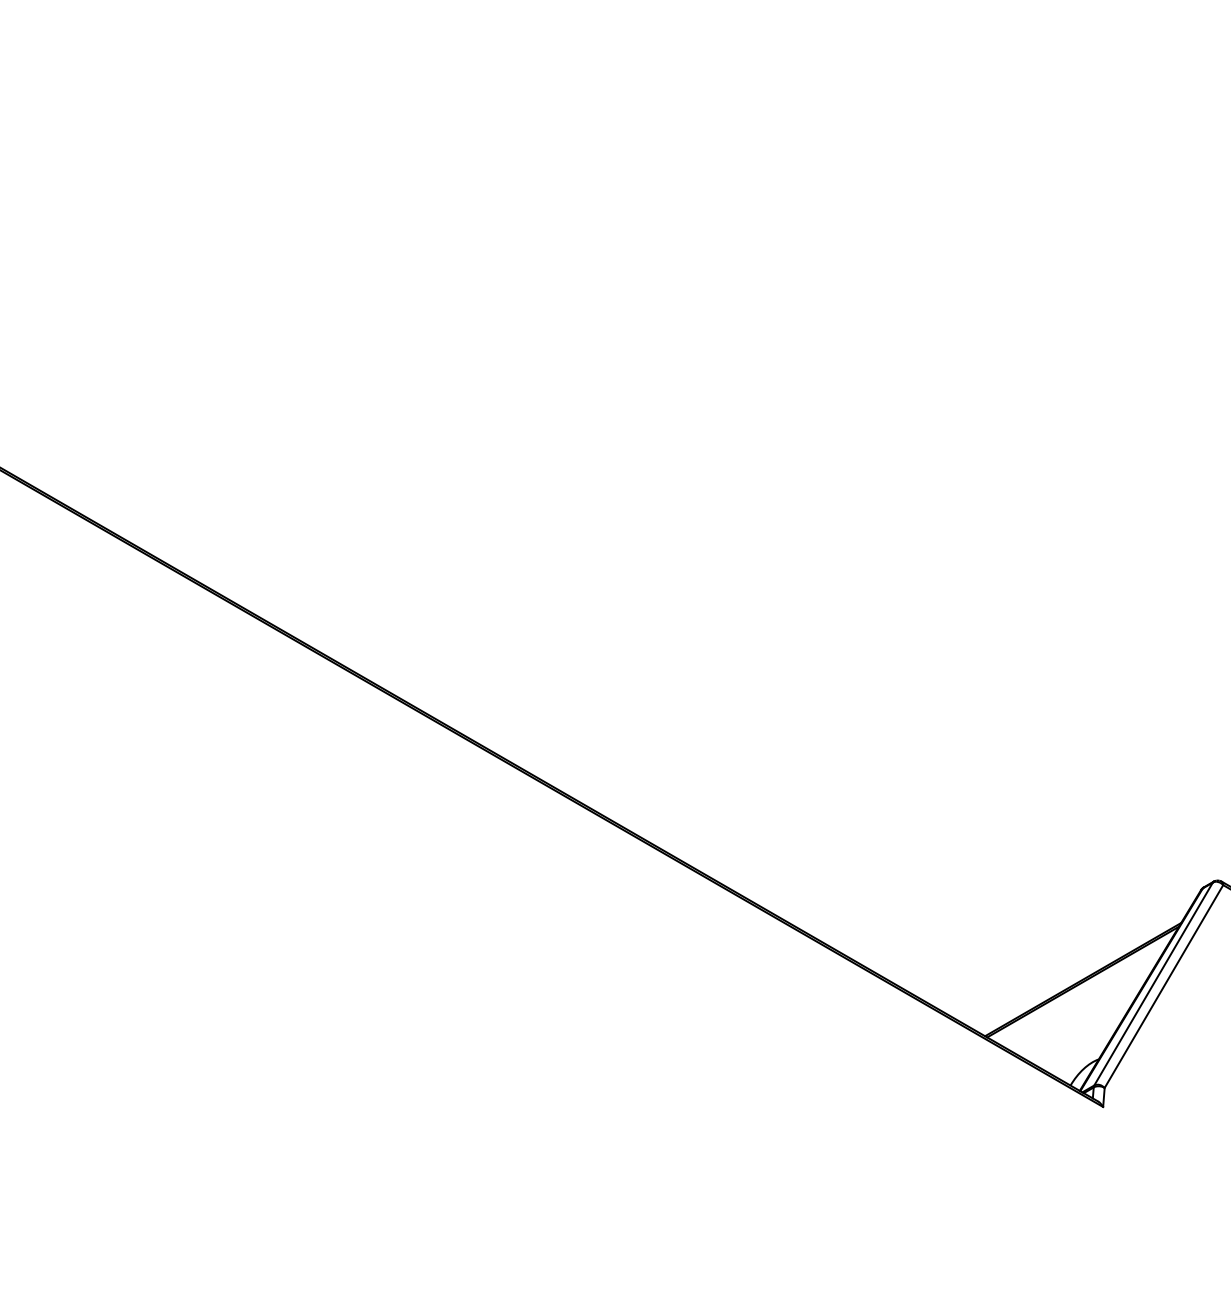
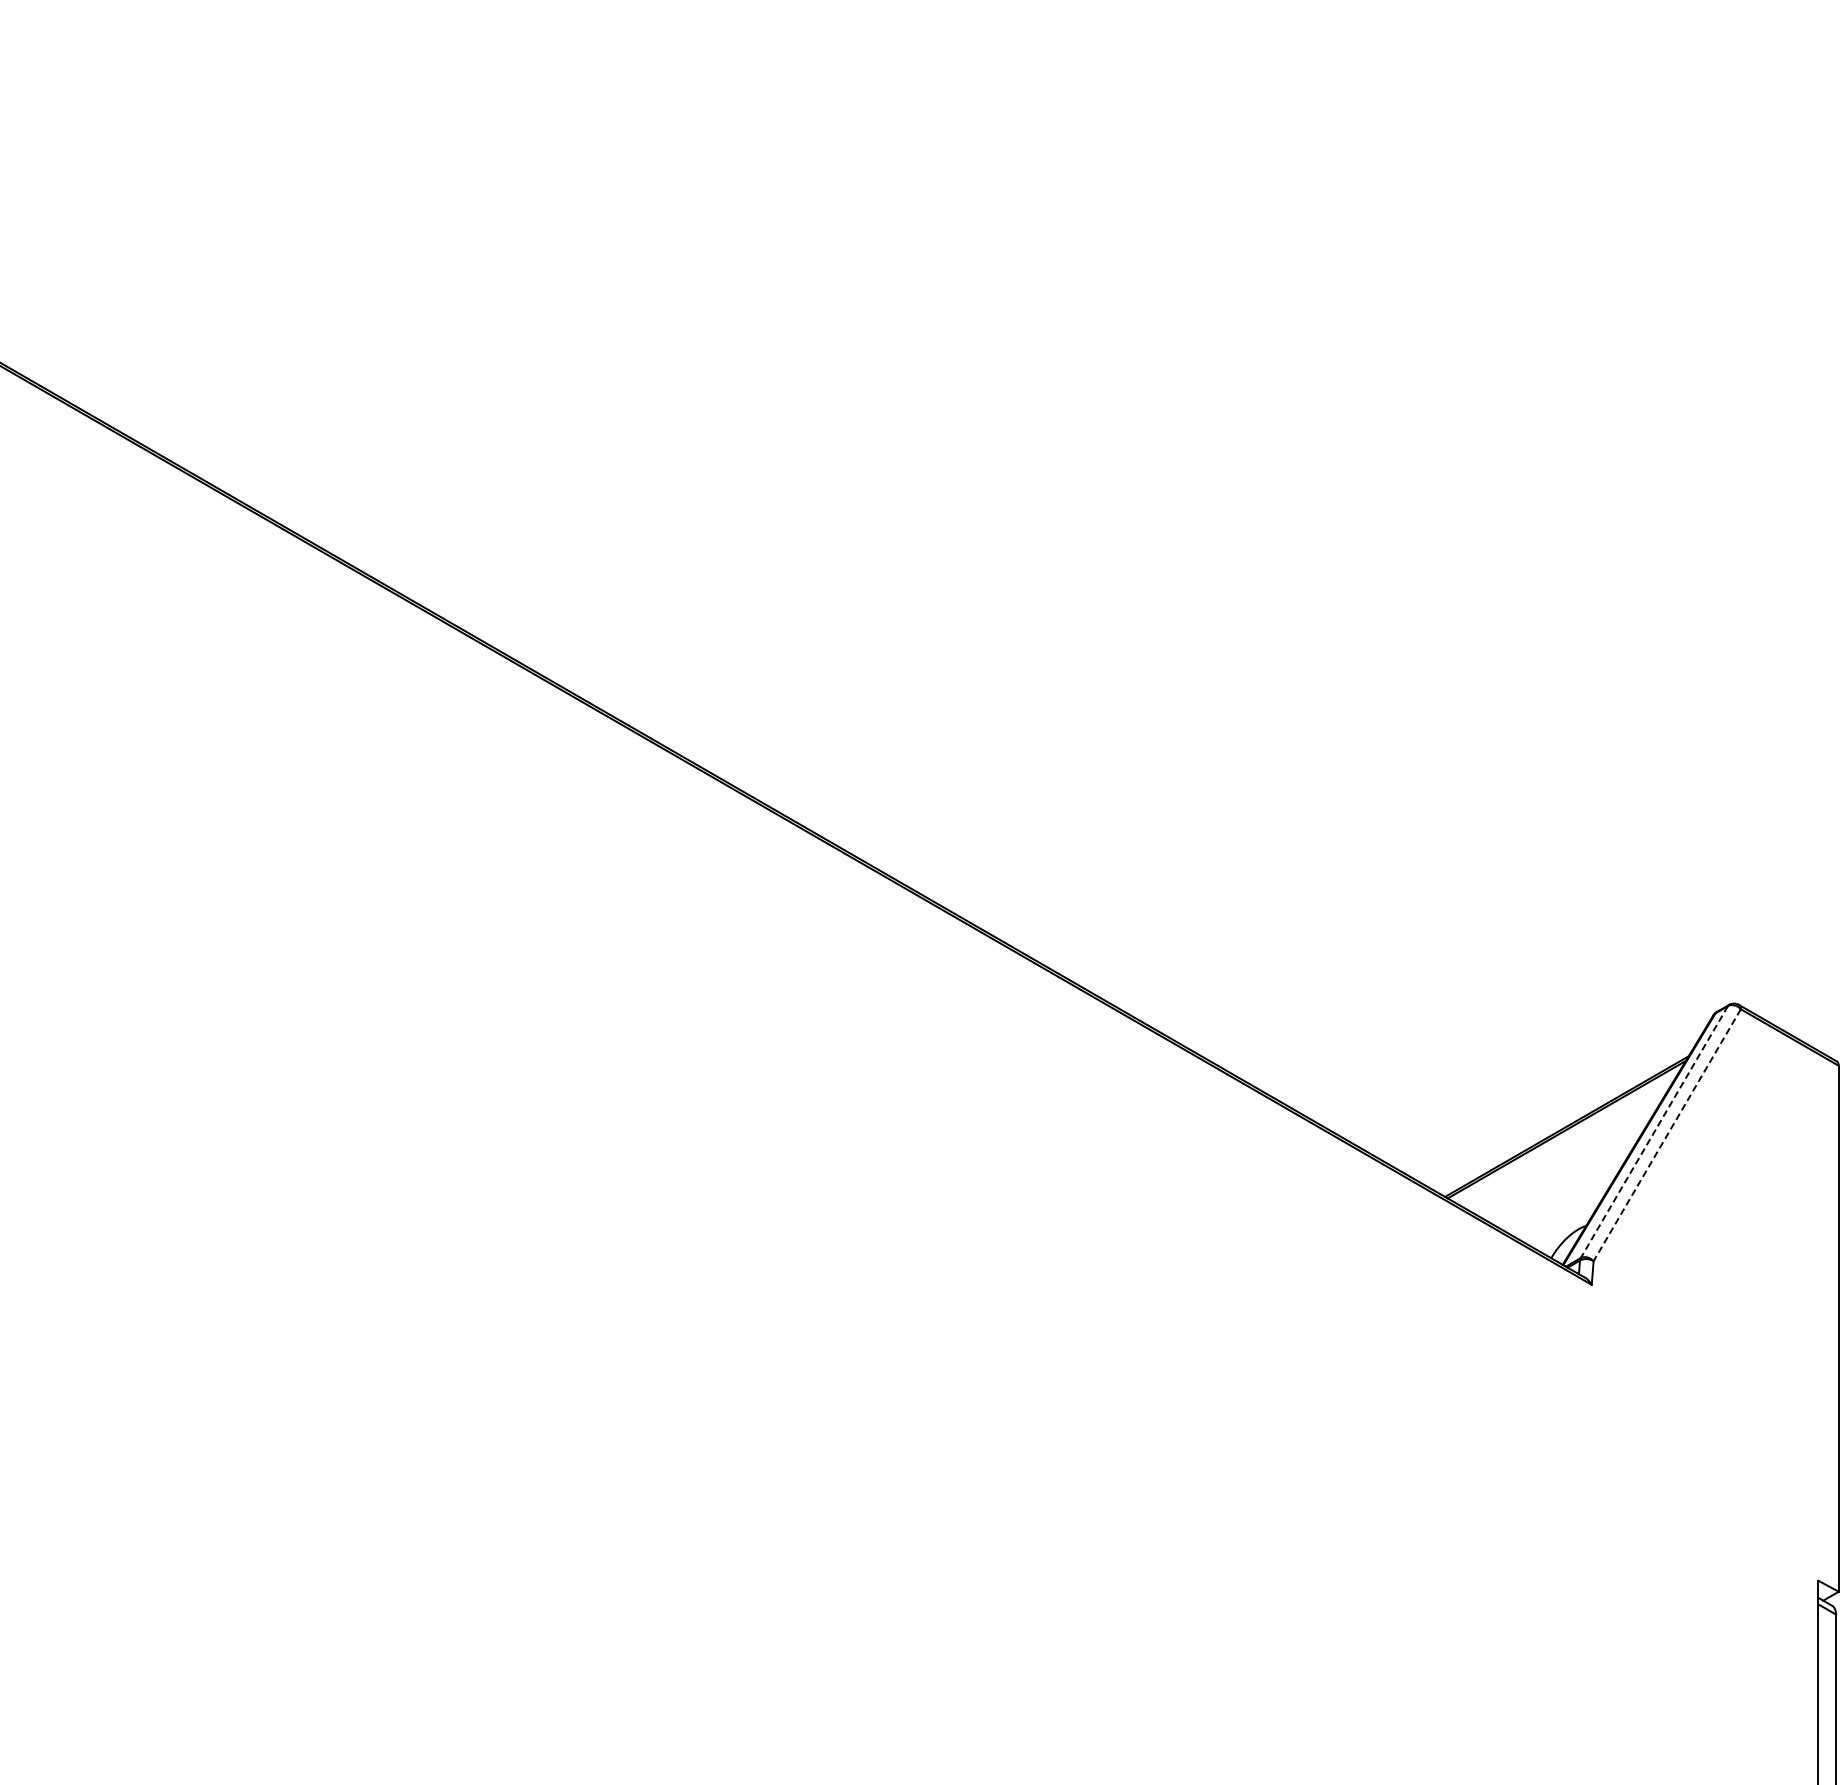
line: (1153, 984) -> (1654, 1132), solid -> dashed
line: (1164, 986) -> (1667, 1135), solid -> dashed

